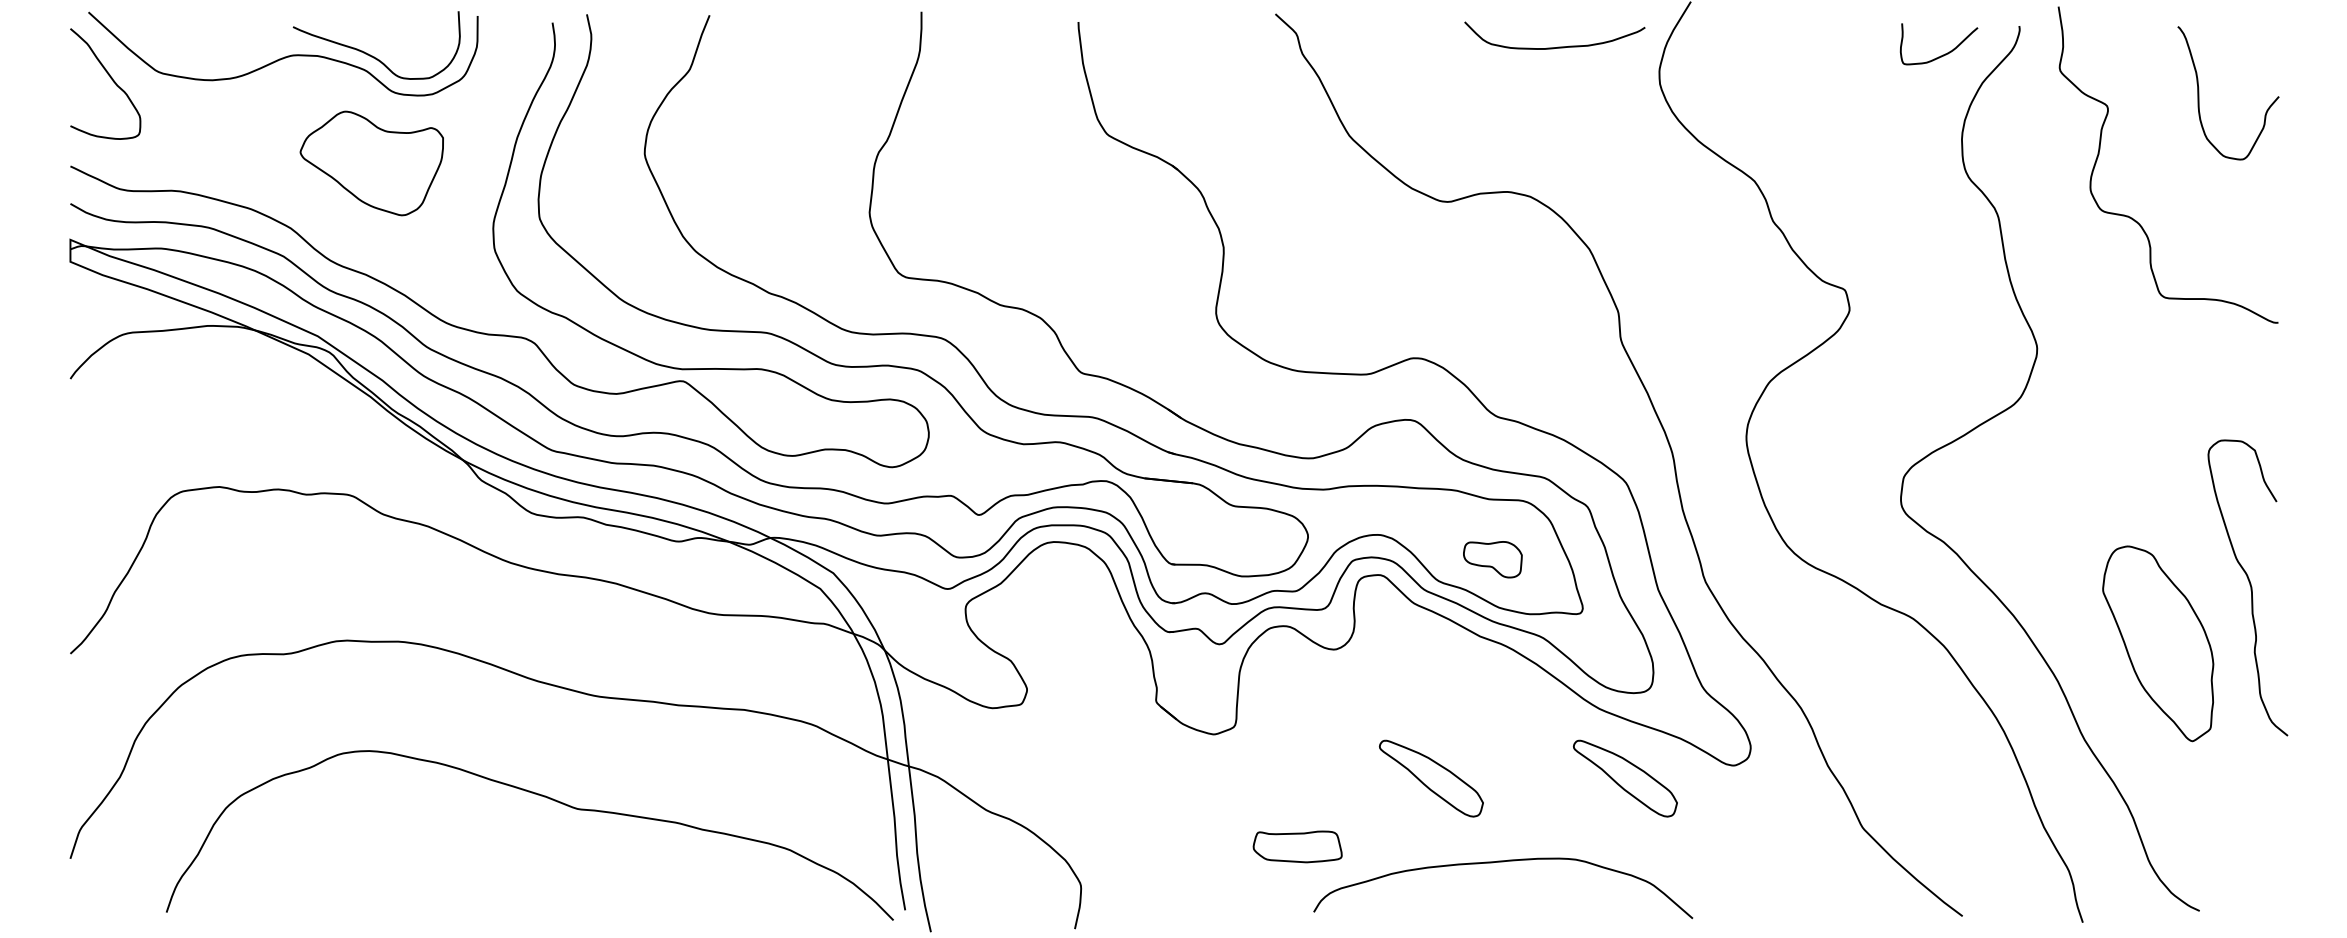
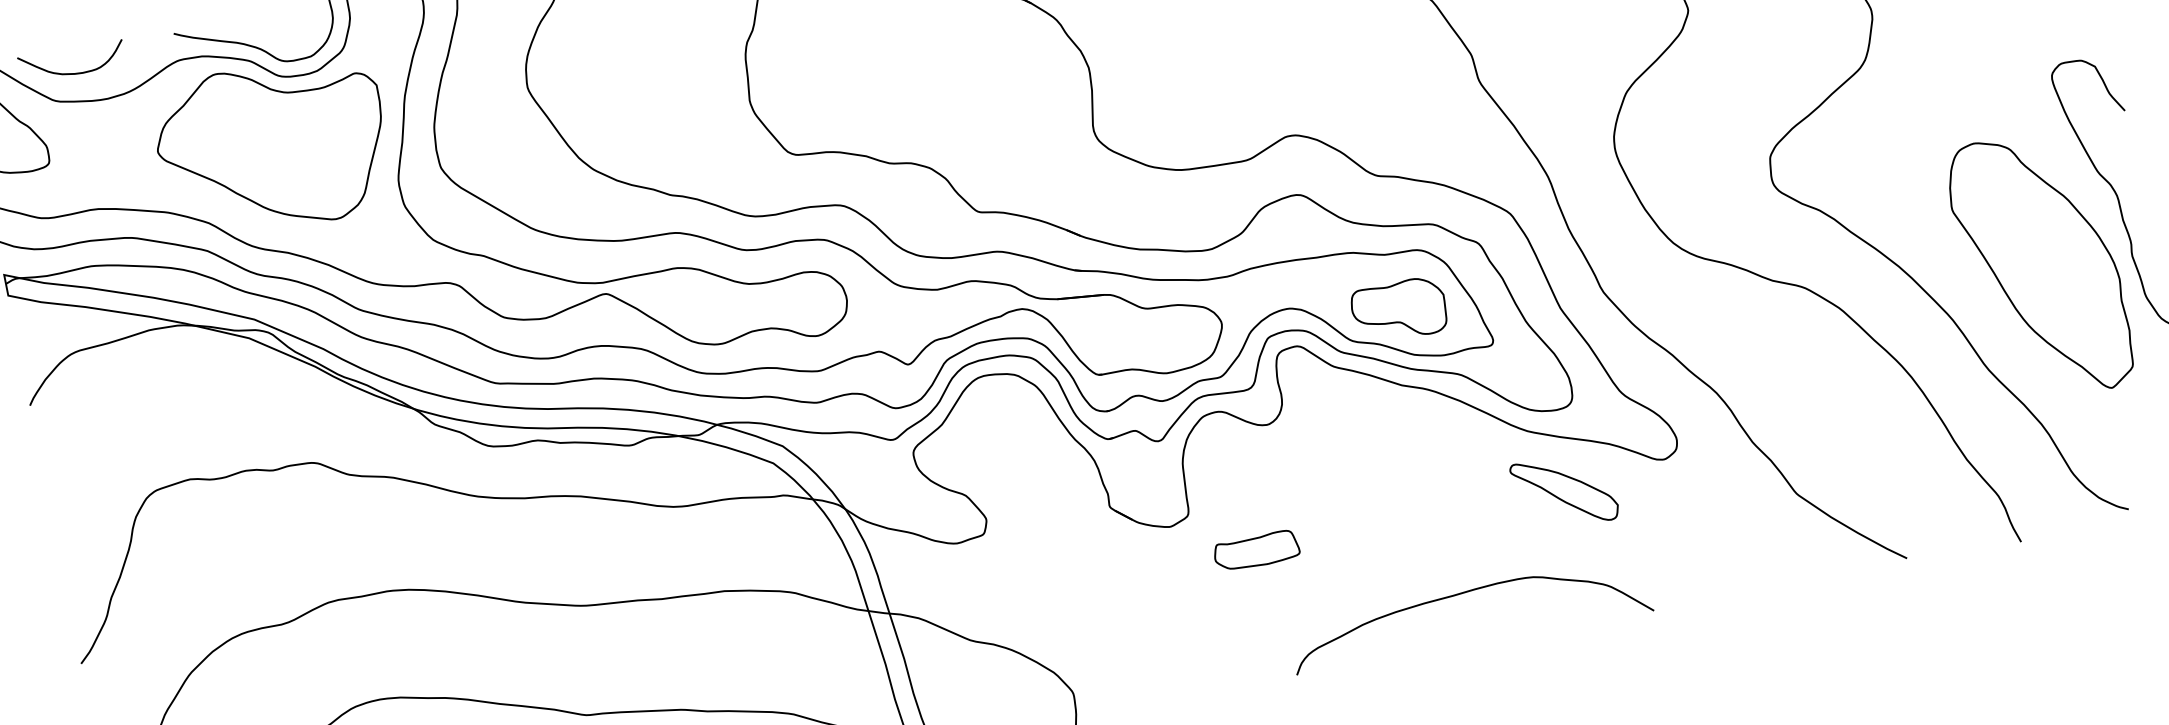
curve: (181, 46) -> (72, 72), added
part: (371, 163) -> (272, 147), size x1.67
part: (1492, 559) -> (1399, 310), size x1.67
part: (2157, 643) -> (2039, 265), size x1.43
part: (1431, 778) -> (1382, 527), removed
part: (1297, 846) -> (1256, 550), moved

